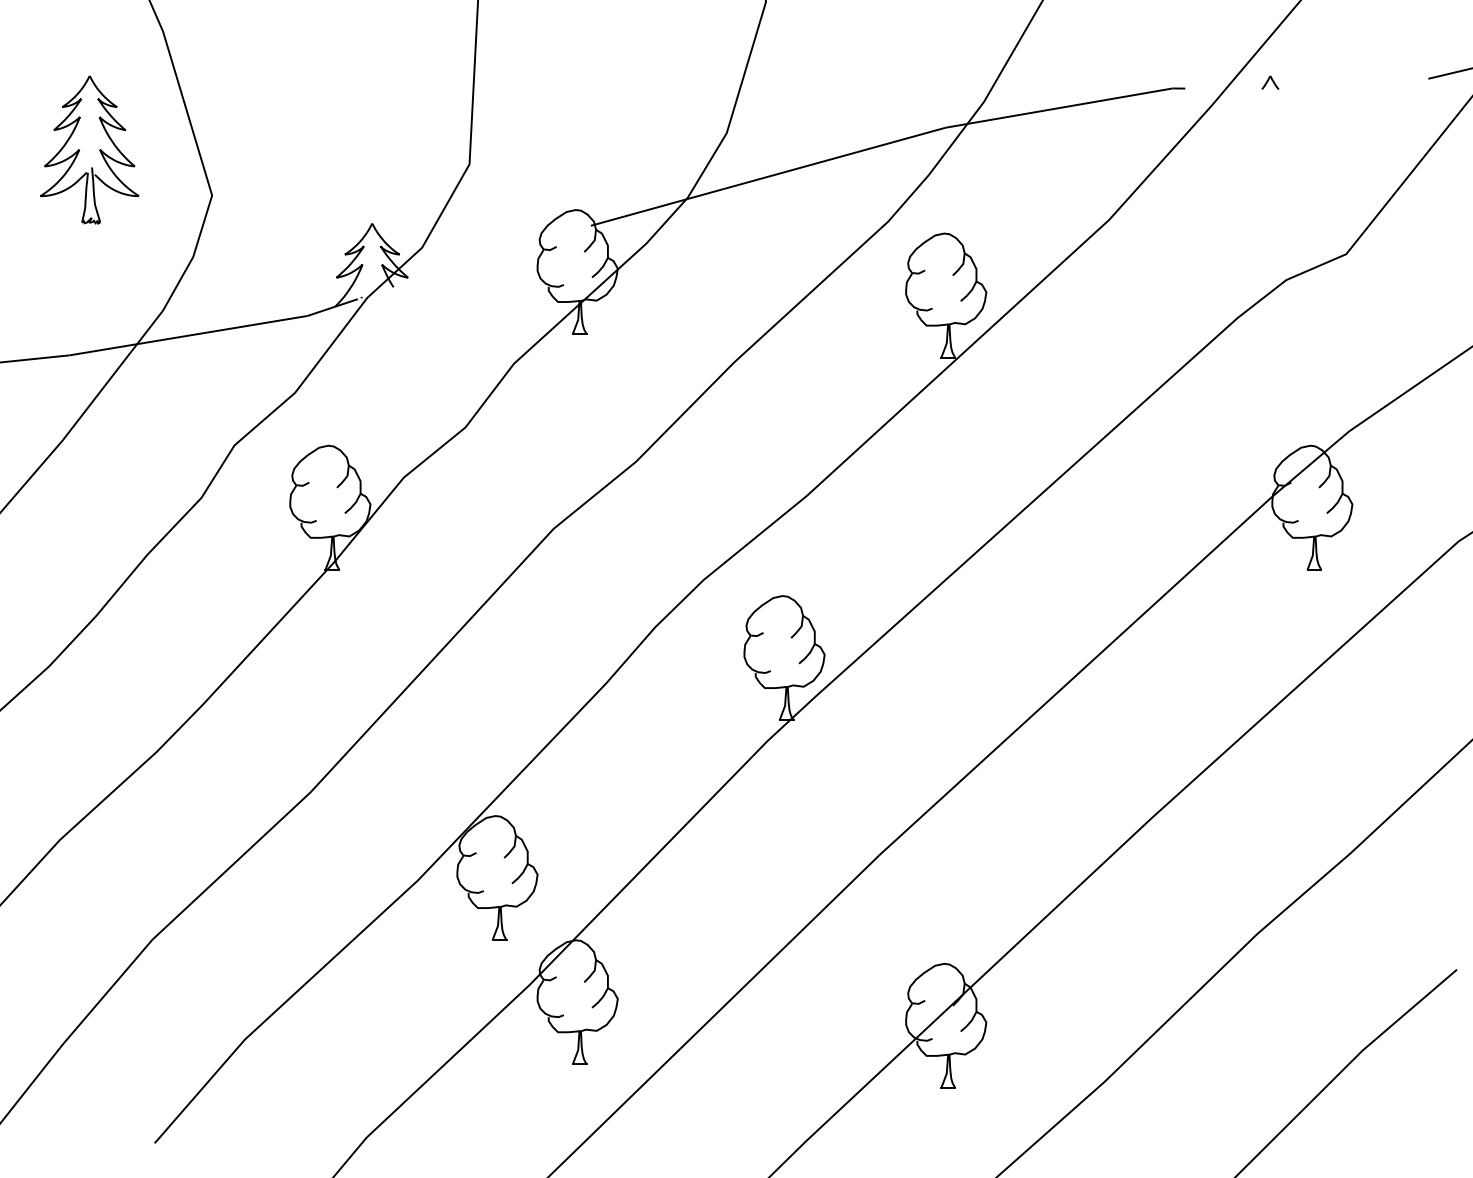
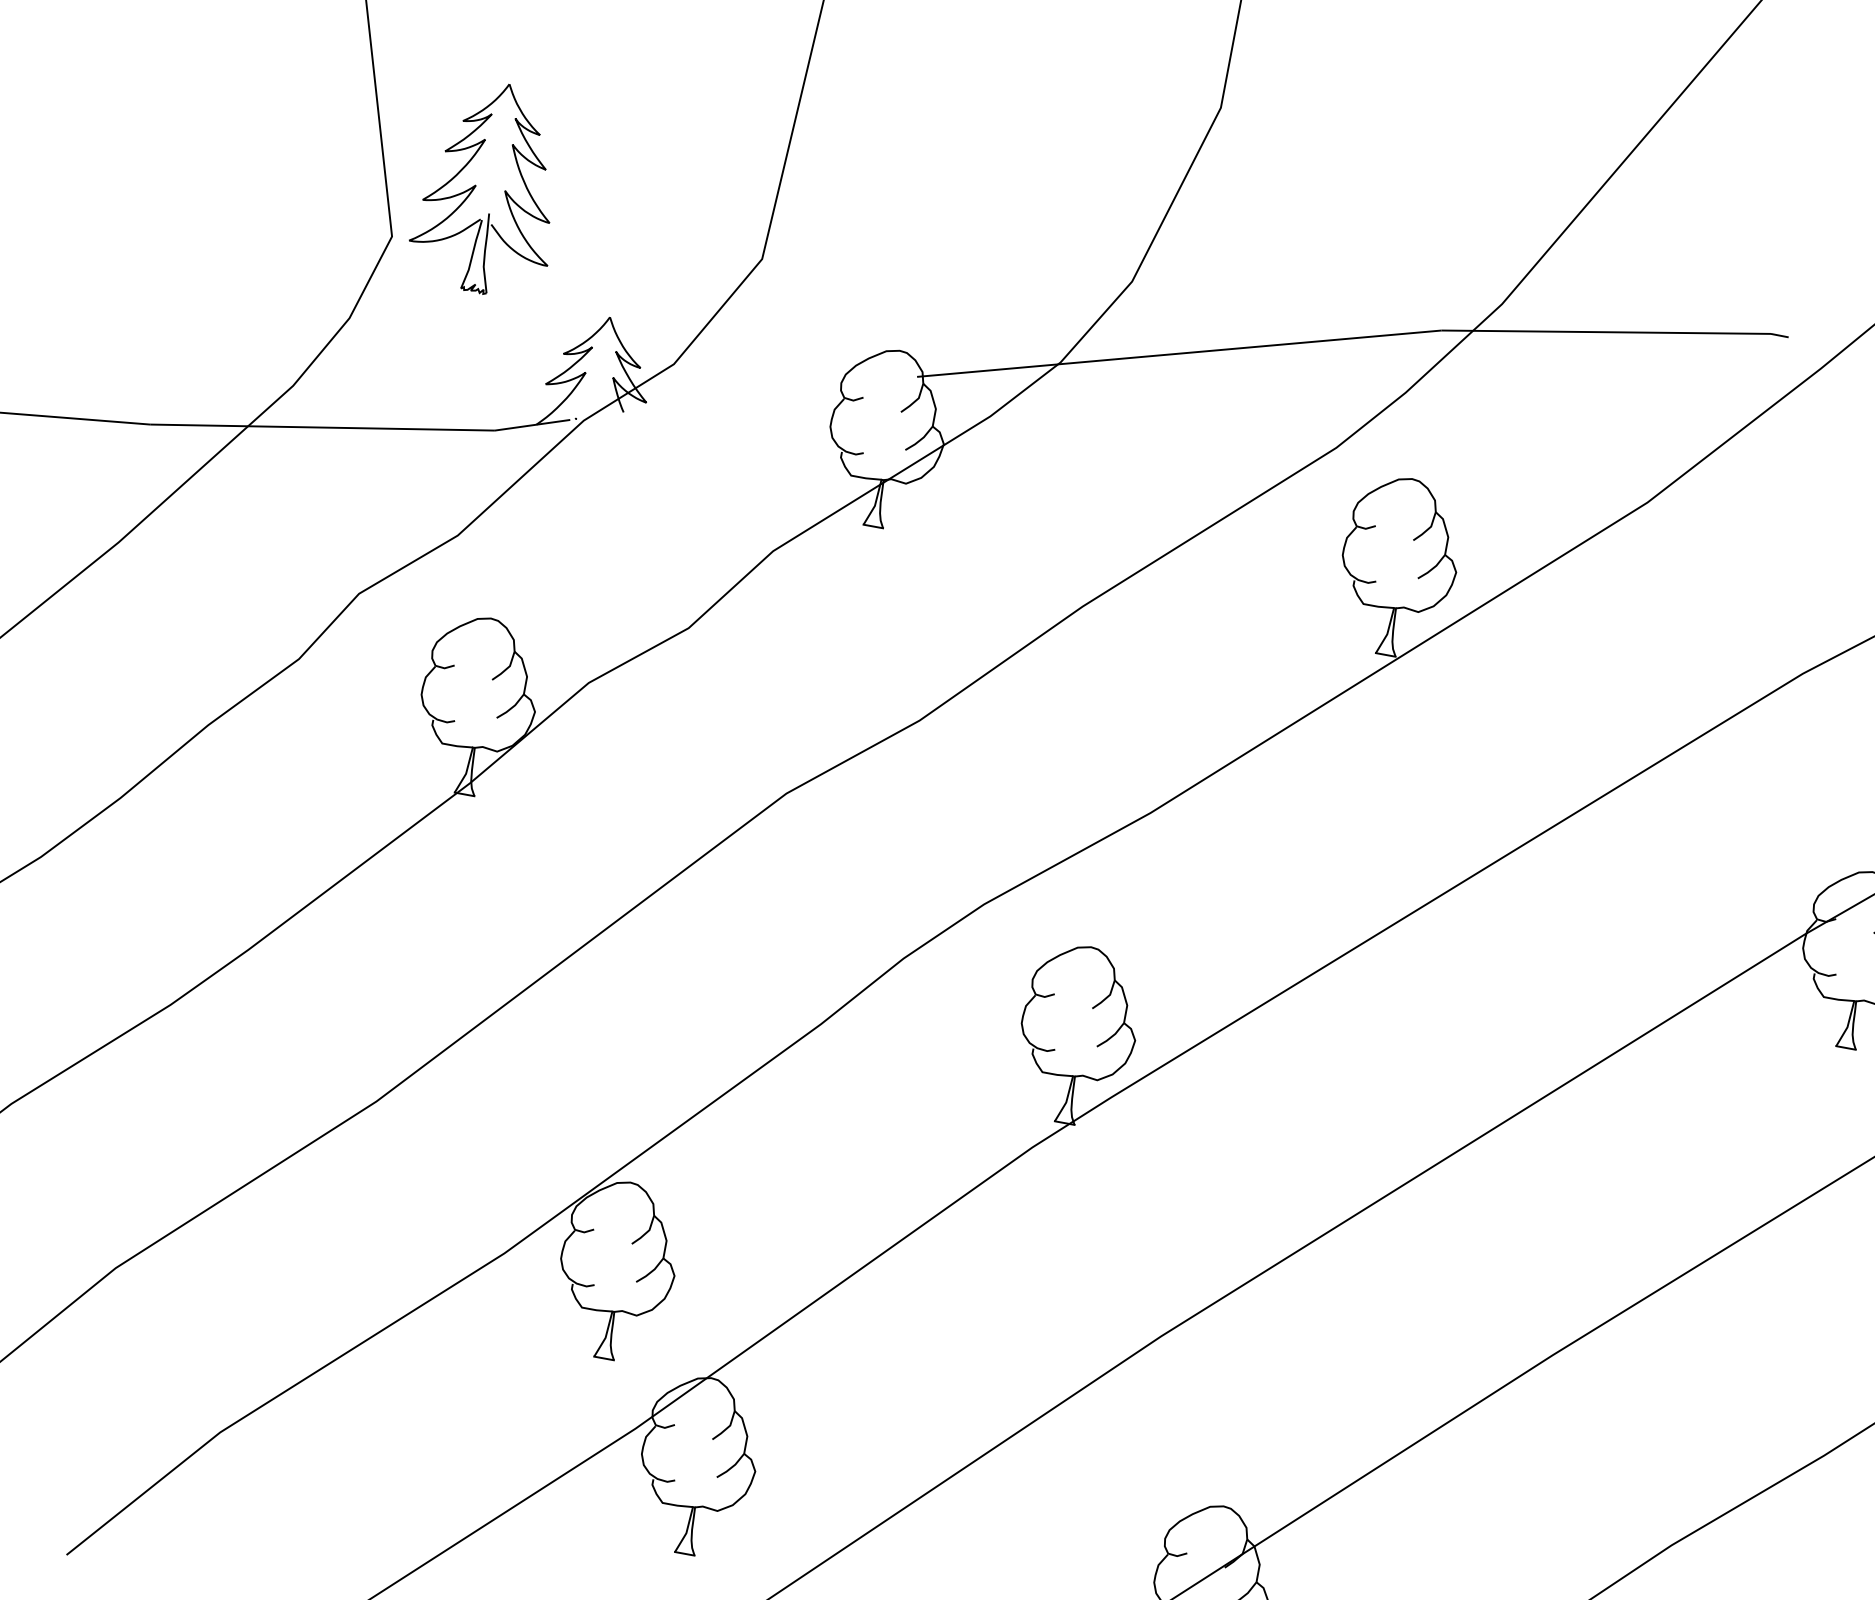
part: (89, 149) -> (490, 187), moved

